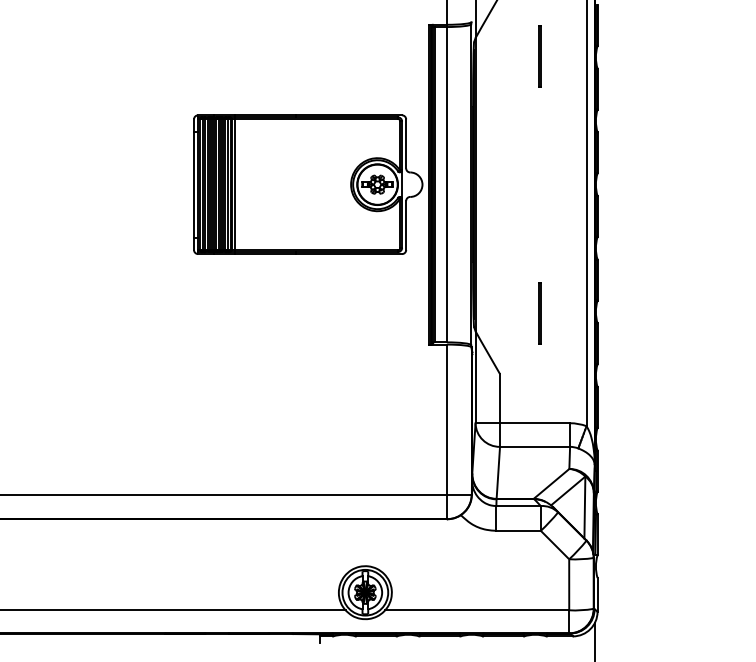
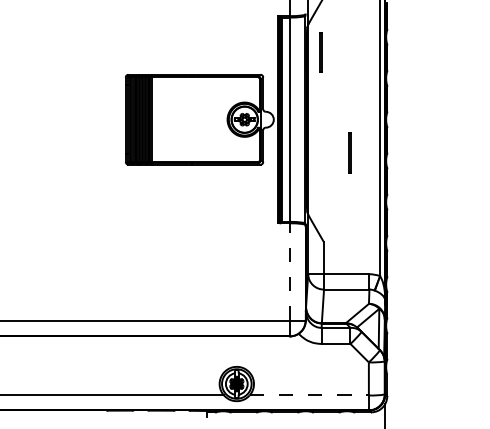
line: (539, 56) -> (320, 52), moved
line: (539, 312) -> (349, 152), moved
line: (446, 418) -> (289, 271), solid -> dashed
line: (477, 610) -> (309, 395), solid -> dashed

